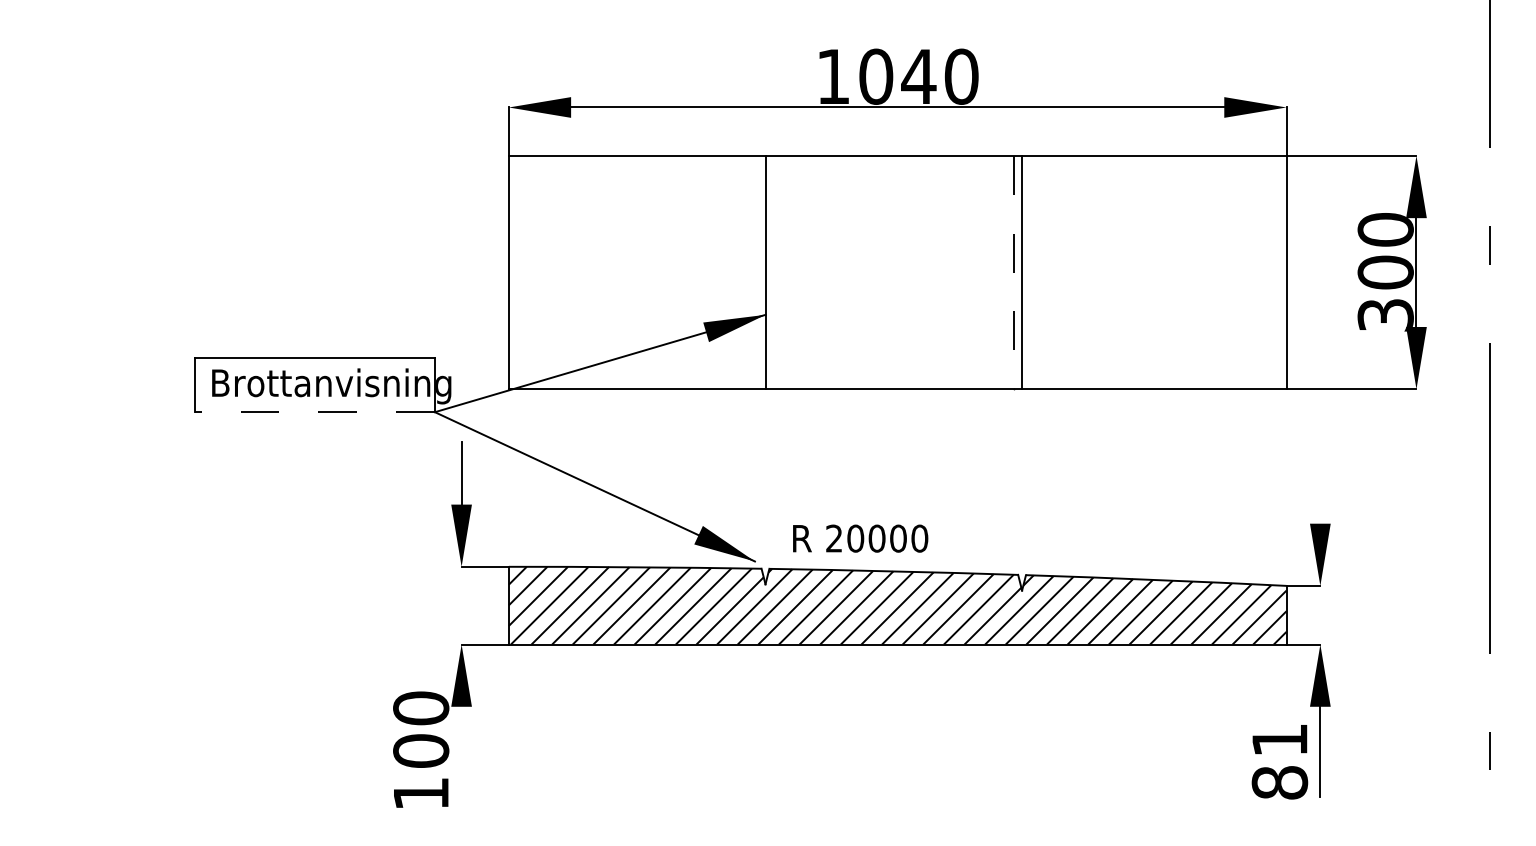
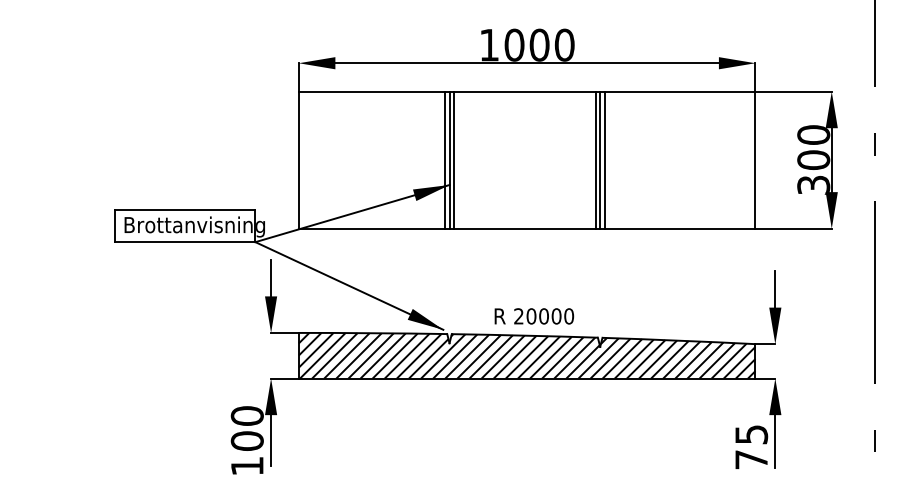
text: (918, 75) -> (539, 44), 1040 -> 1000
line: (756, 271) -> (444, 159), added
line: (773, 271) -> (454, 159), added
line: (1029, 271) -> (604, 159), added
line: (1014, 273) -> (595, 160), dashed -> solid
line: (314, 412) -> (184, 242), dashed -> solid
line: (1320, 492) -> (775, 289), added
text: (860, 538) -> (534, 316), moved
line: (462, 749) -> (271, 440), added
text: (1279, 761) -> (751, 447), 81 -> 75

